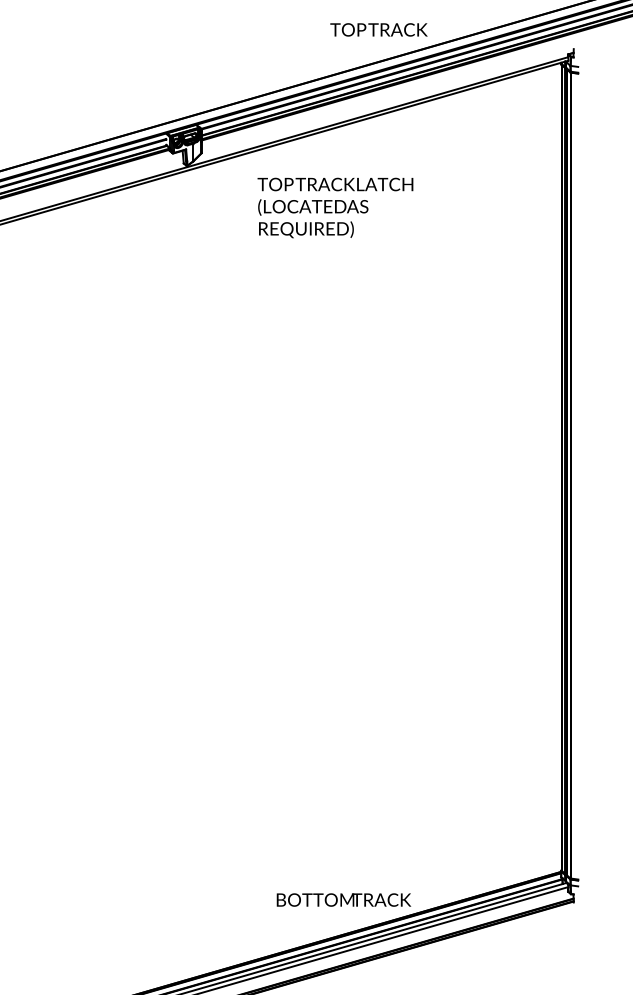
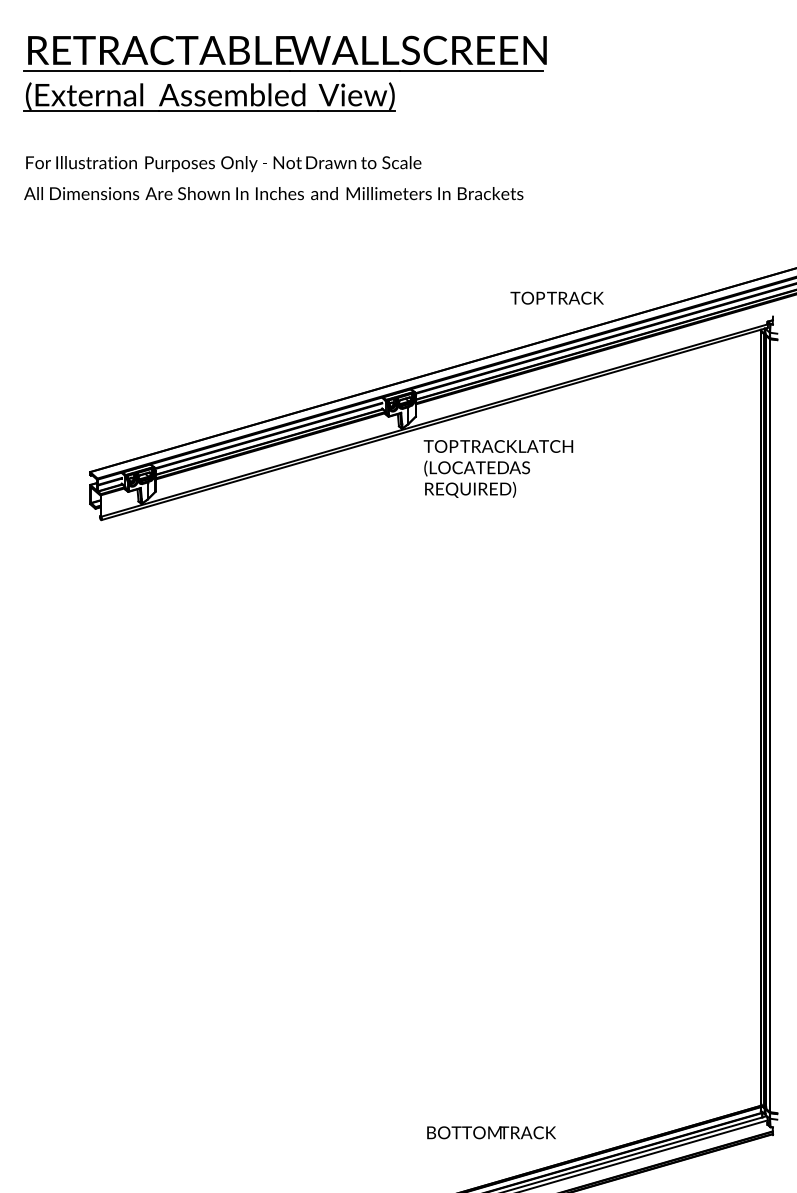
text: (378, 29) -> (556, 297), moved
text: (335, 207) -> (498, 468), moved
text: (343, 899) -> (491, 1132), moved

